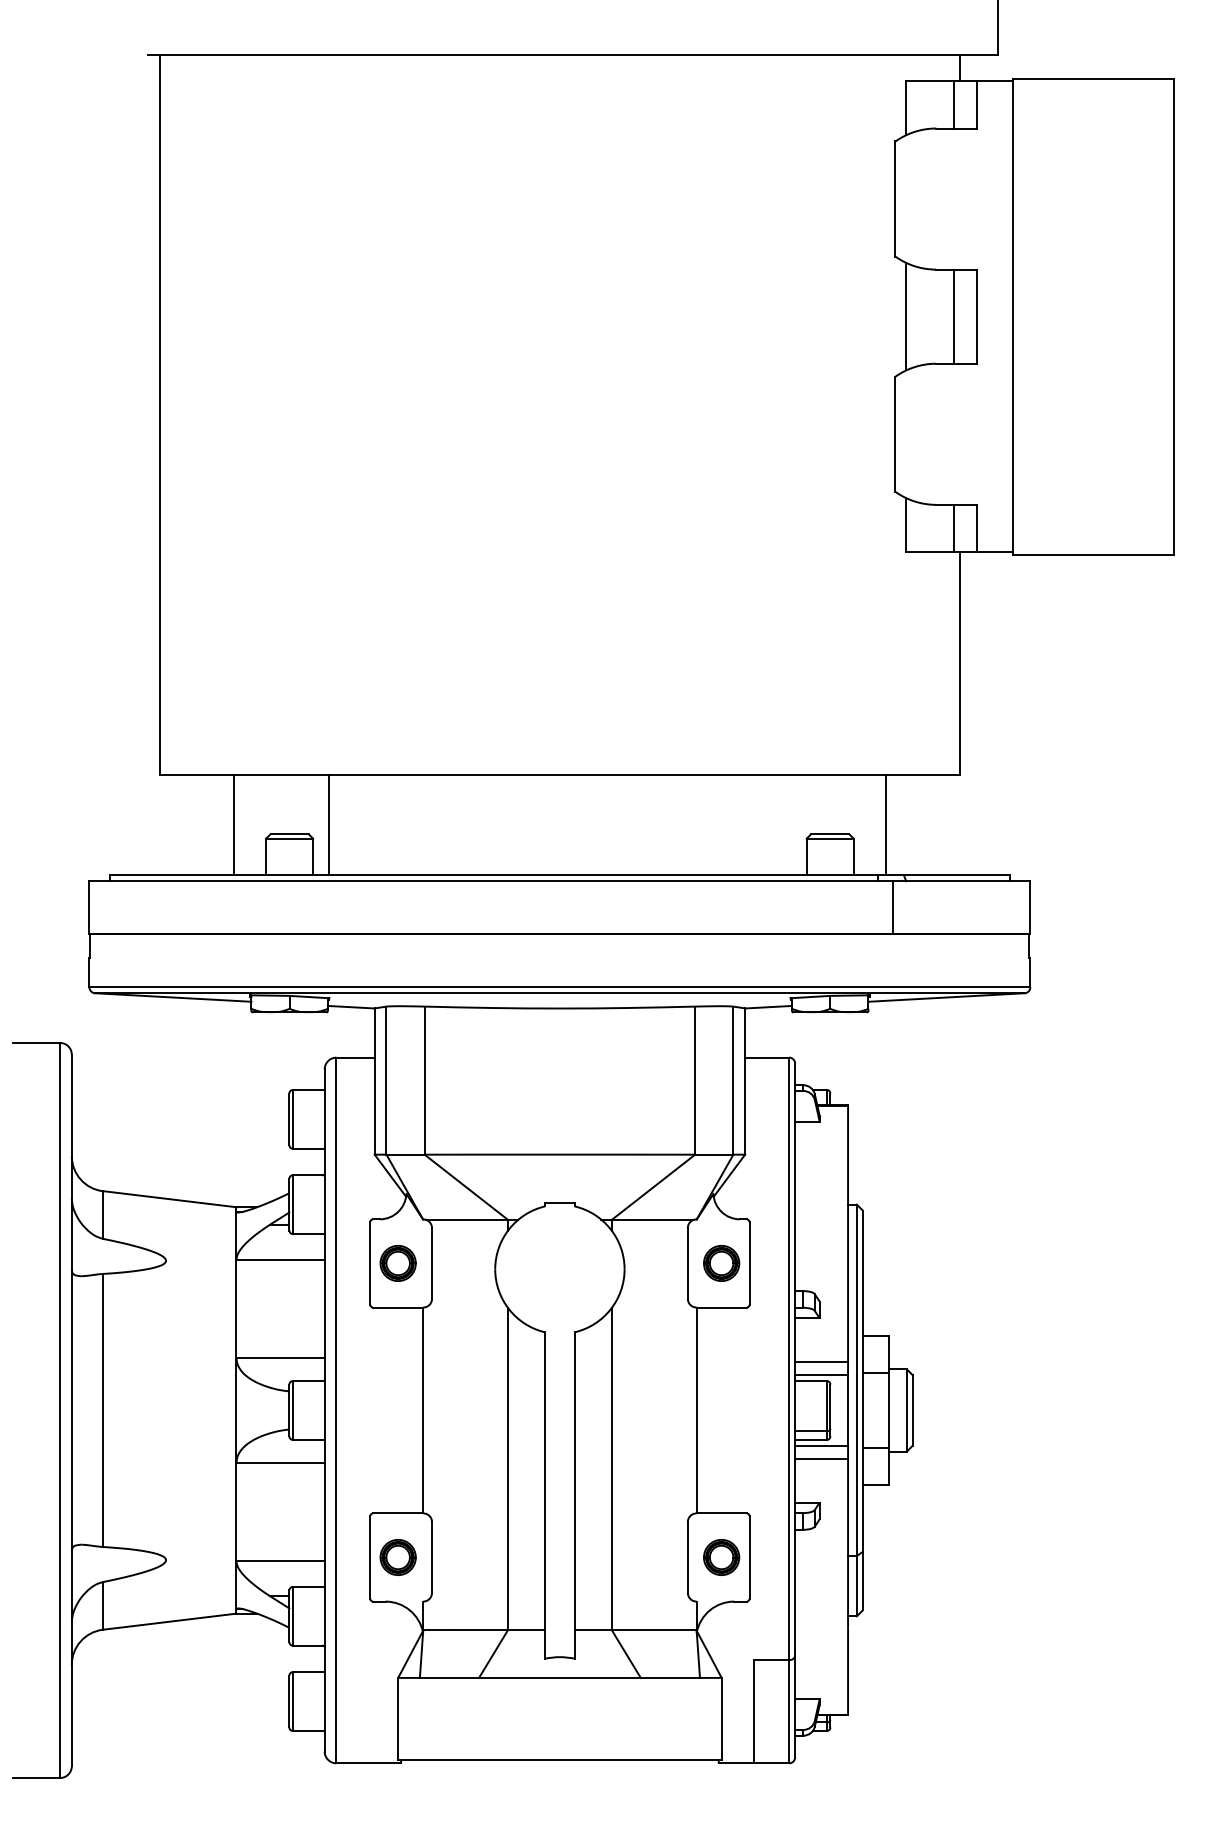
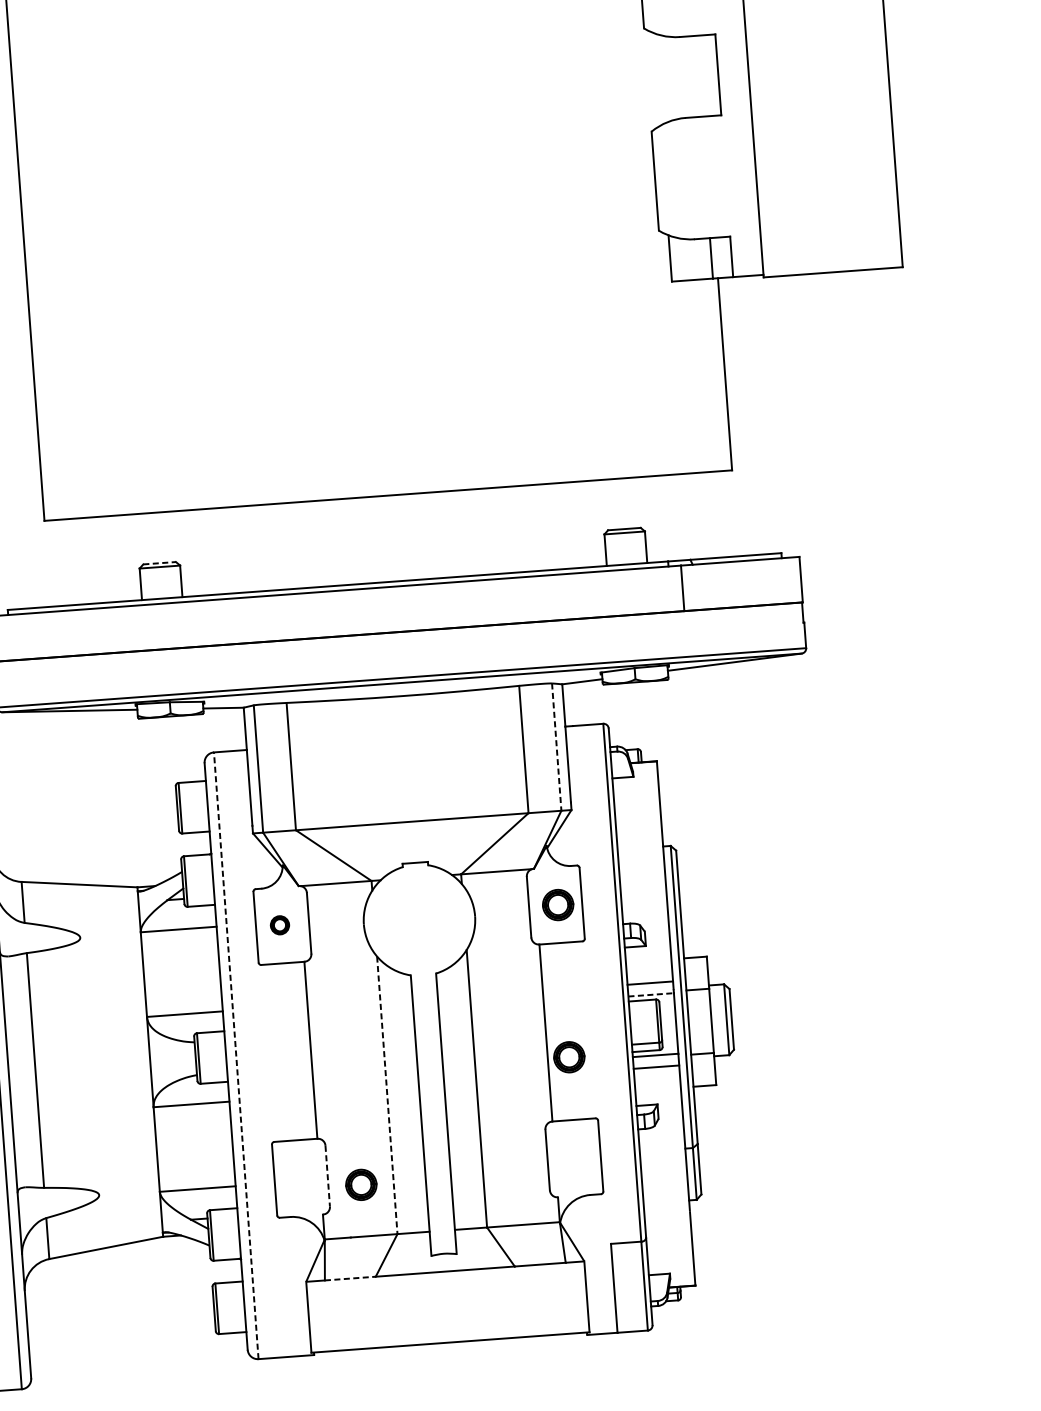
line: (906, 316) -> (657, 79), removed
line: (953, 316) -> (697, 76), removed
line: (233, 825) -> (110, 559), removed
line: (329, 825) -> (193, 553), removed
line: (886, 825) -> (672, 518), removed
line: (289, 834) -> (159, 563), solid -> dashed
line: (733, 1081) -> (556, 747), solid -> dashed
part: (397, 1262) -> (279, 924), size x0.6
line: (822, 1375) -> (651, 995), solid -> dashed
line: (336, 1410) -> (236, 1055), solid -> dashed
line: (507, 1469) -> (387, 1095), solid -> dashed
part: (397, 1557) -> (360, 1184), moved
line: (432, 1557) -> (328, 1176), solid -> dashed
part: (721, 1557) -> (569, 1057), moved
line: (449, 1677) -> (350, 1278), solid -> dashed

